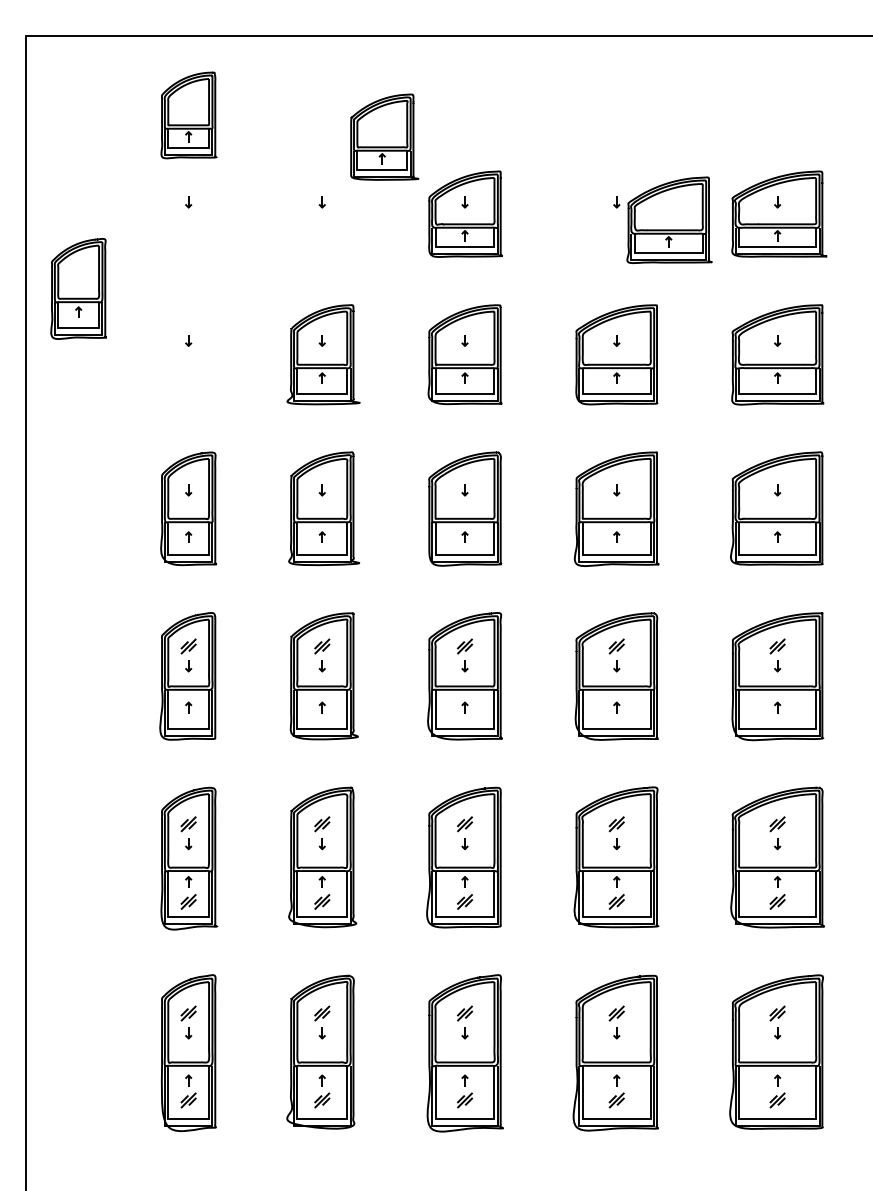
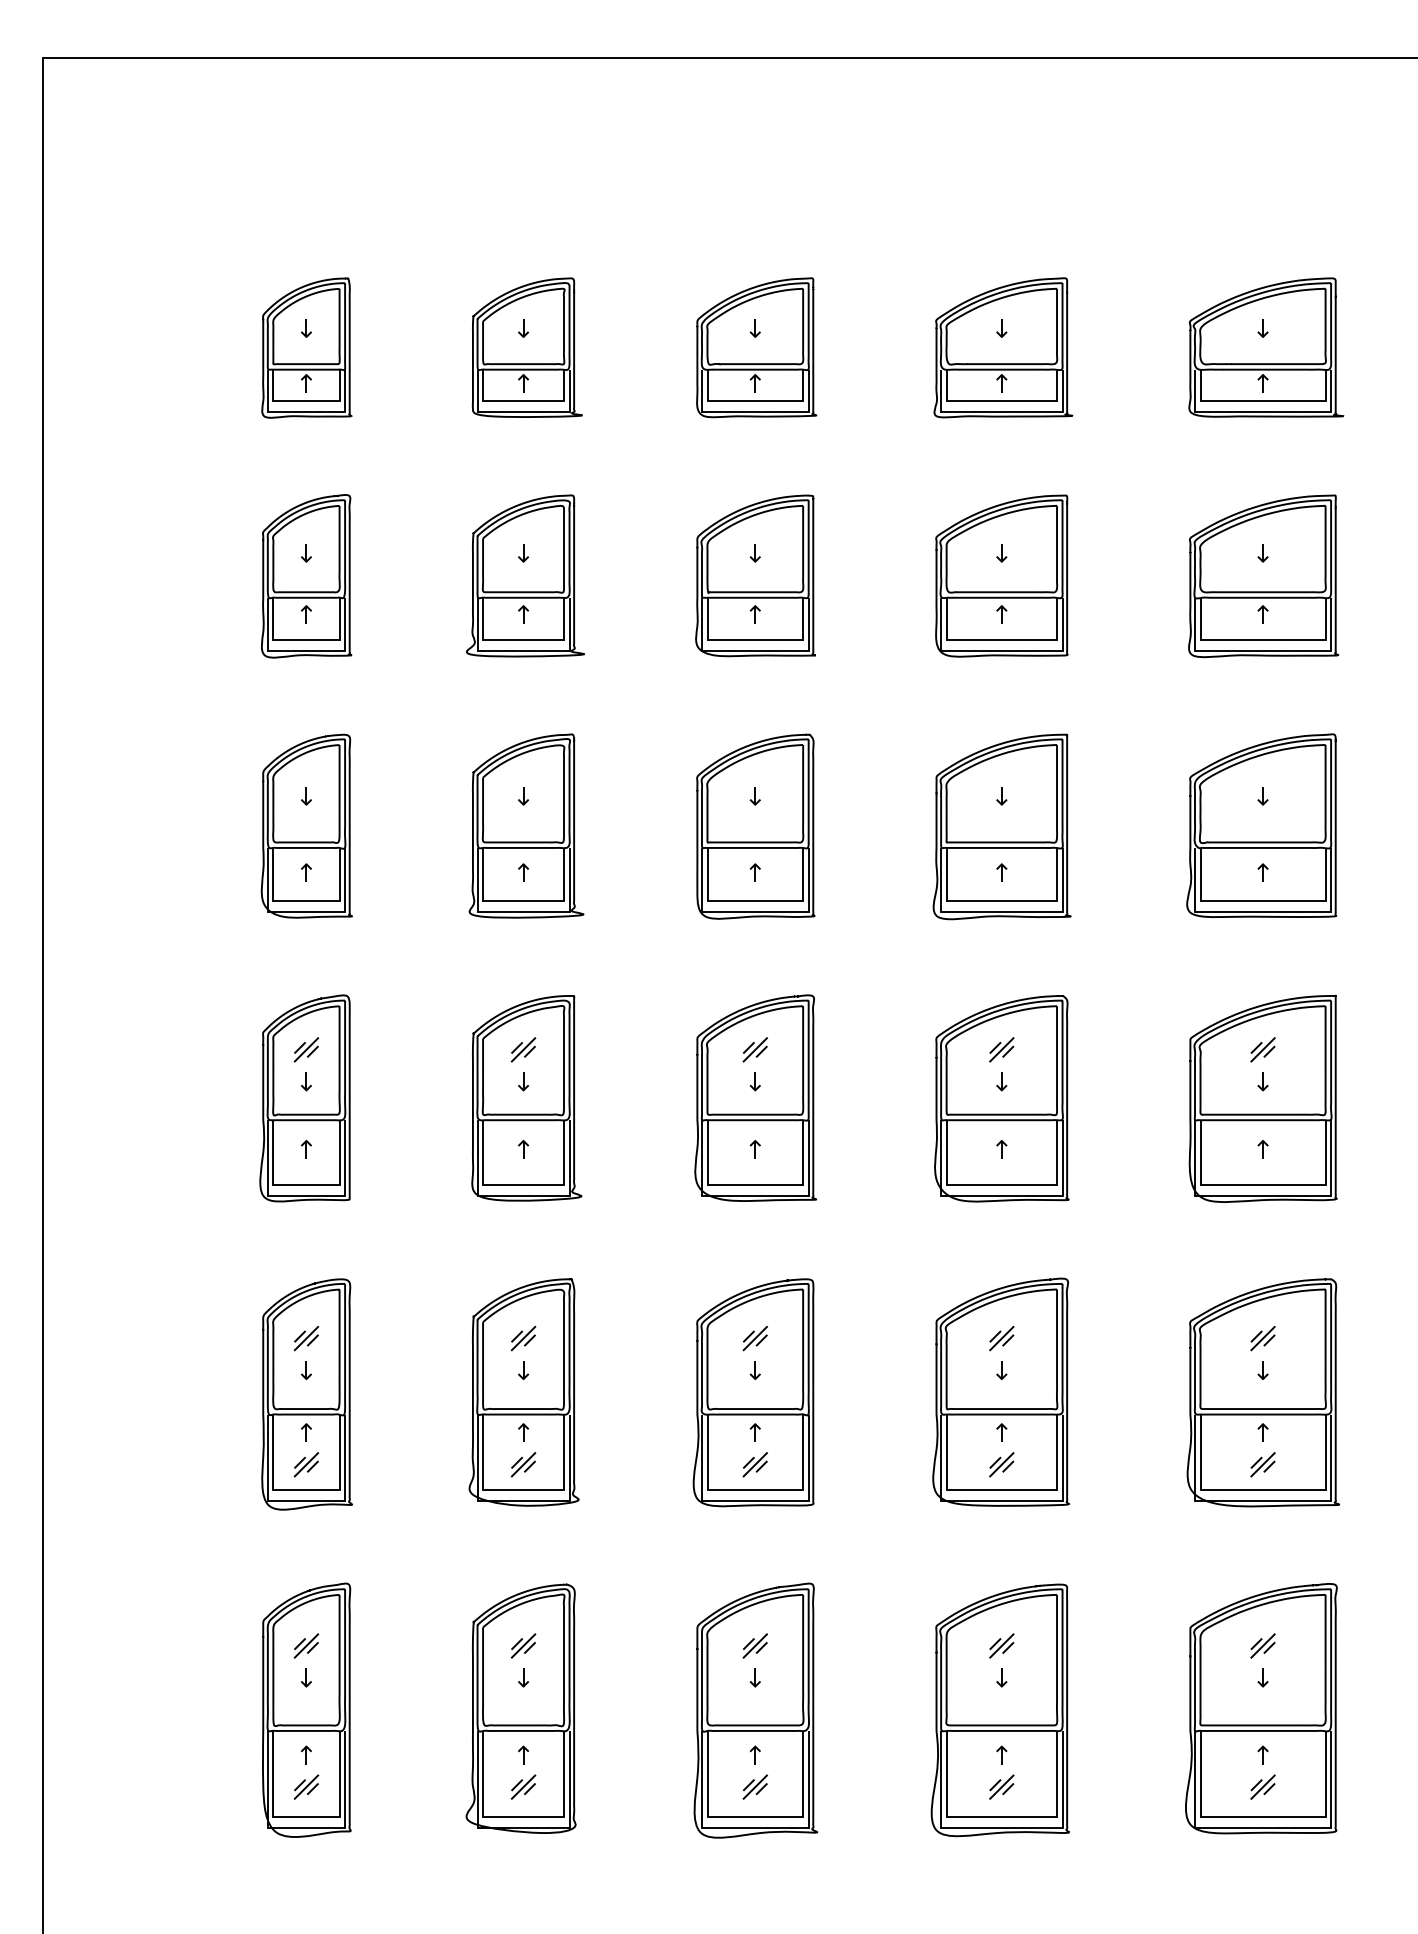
part: (188, 115) -> (306, 348), moved
part: (384, 136) -> (527, 346), moved
part: (669, 219) -> (1002, 346), moved
part: (78, 288) -> (306, 575), moved

